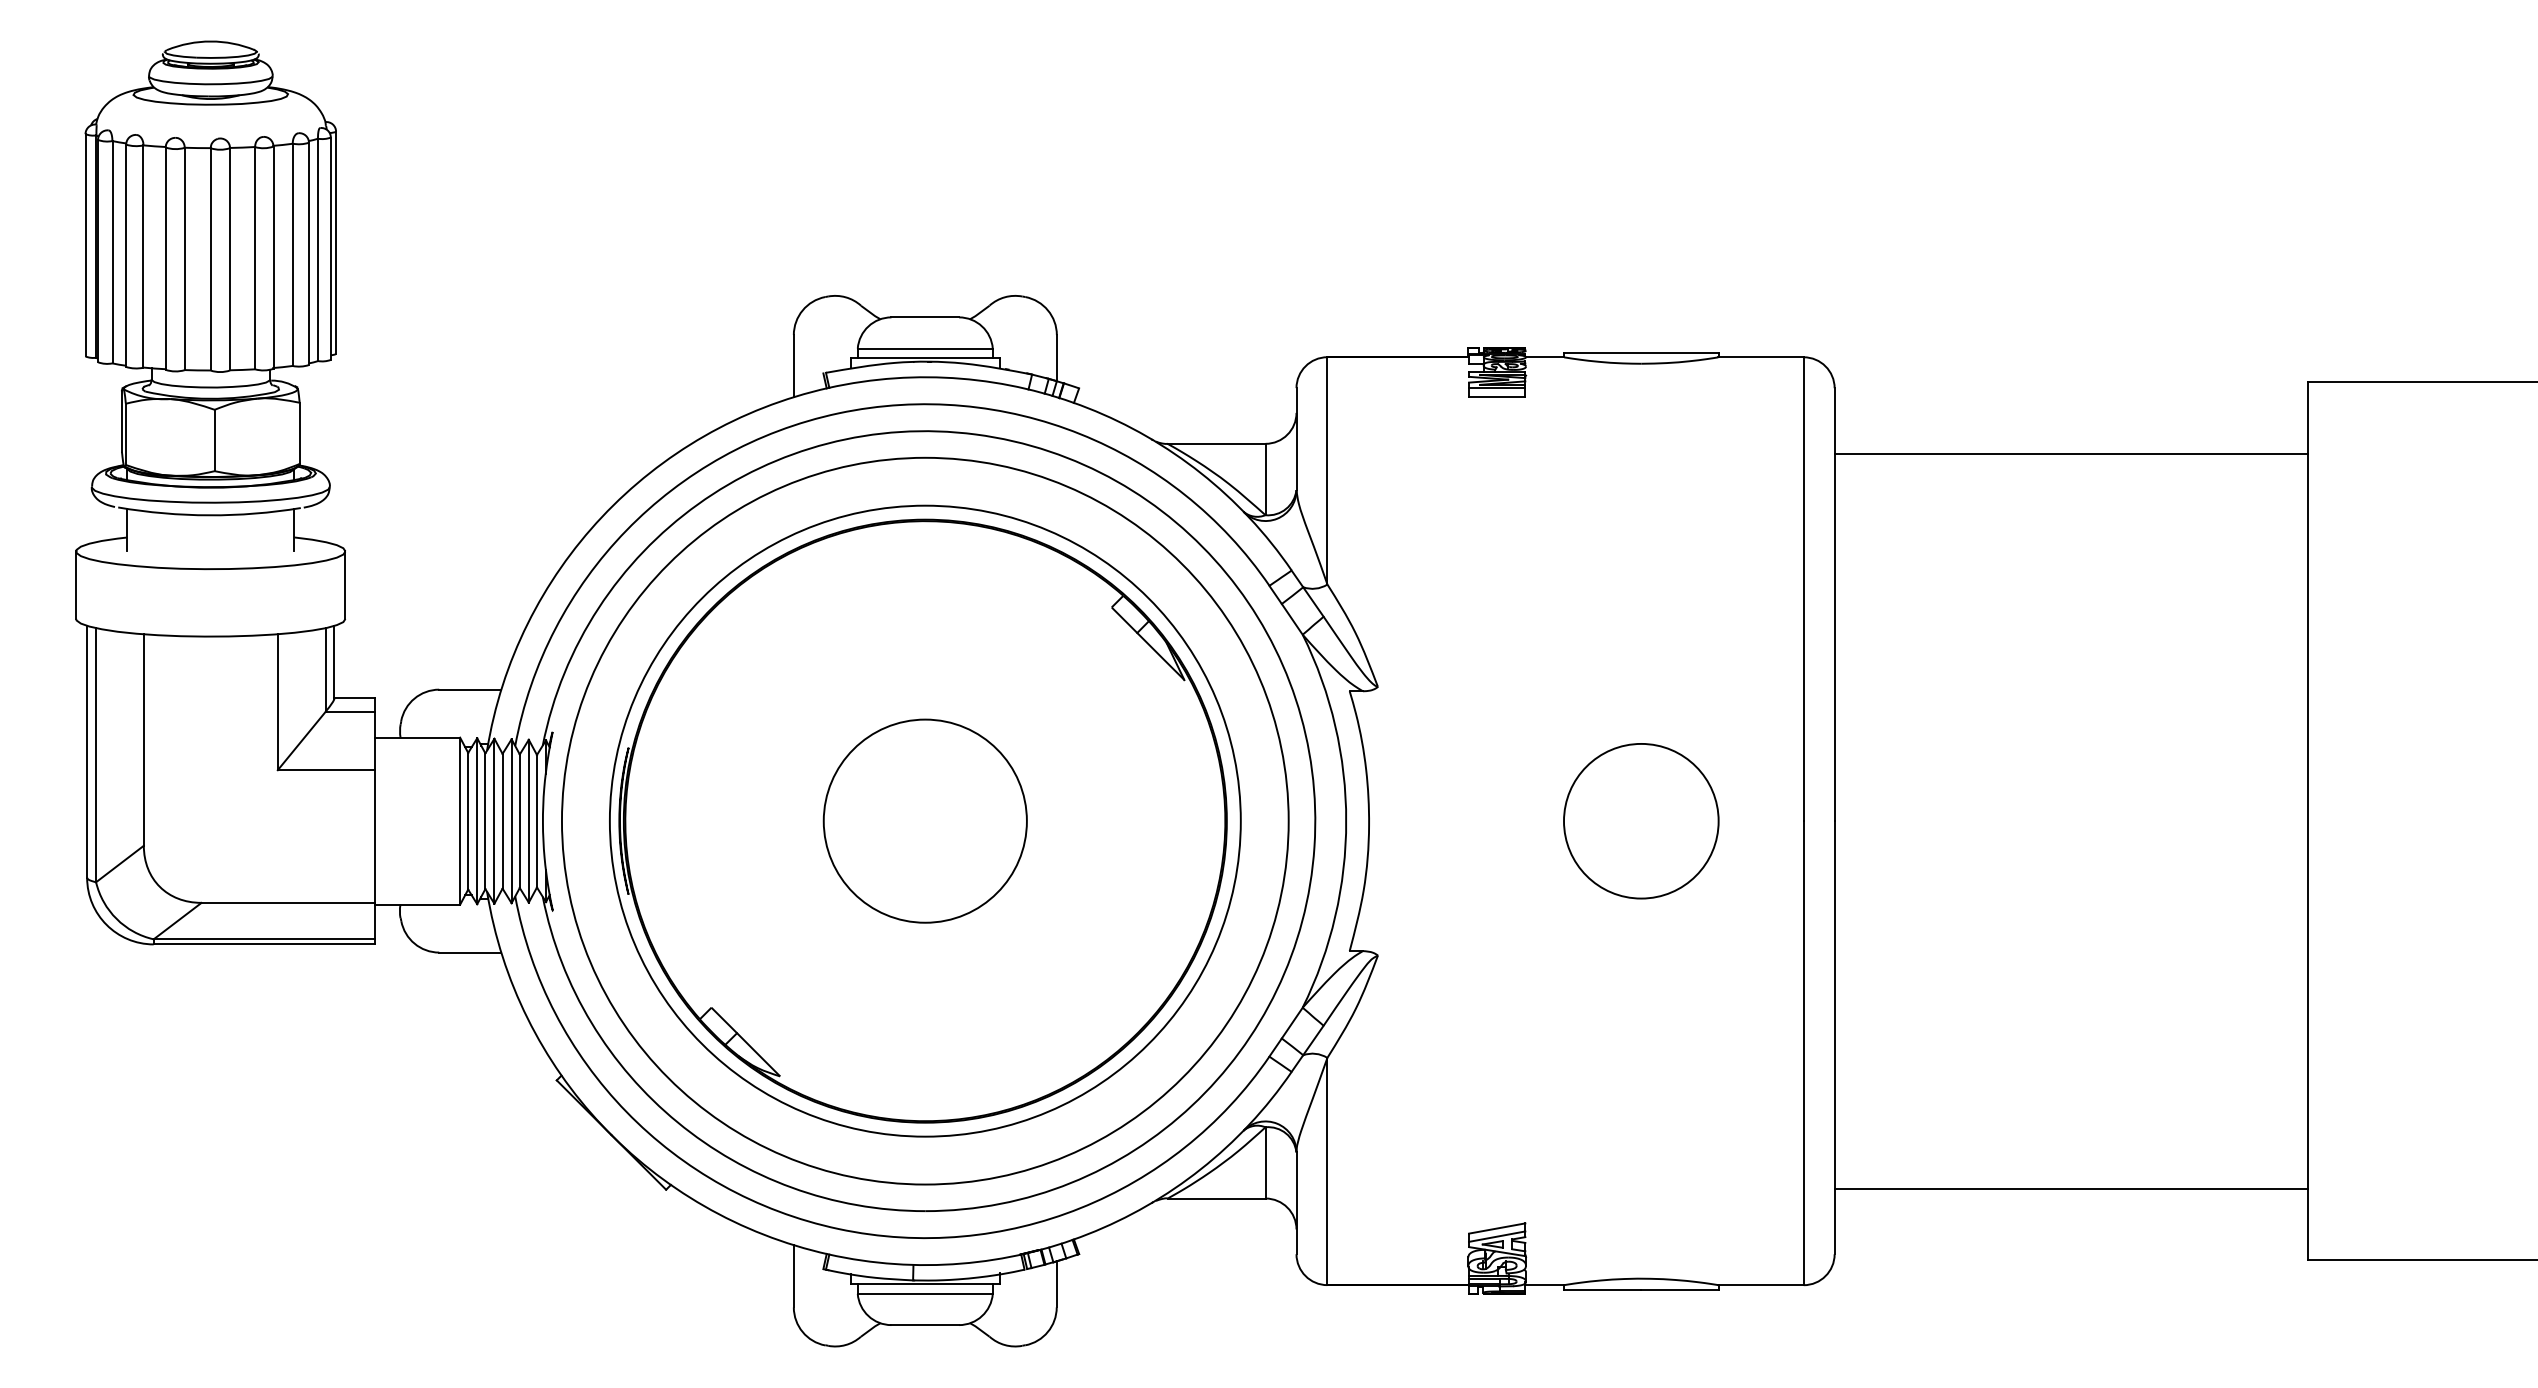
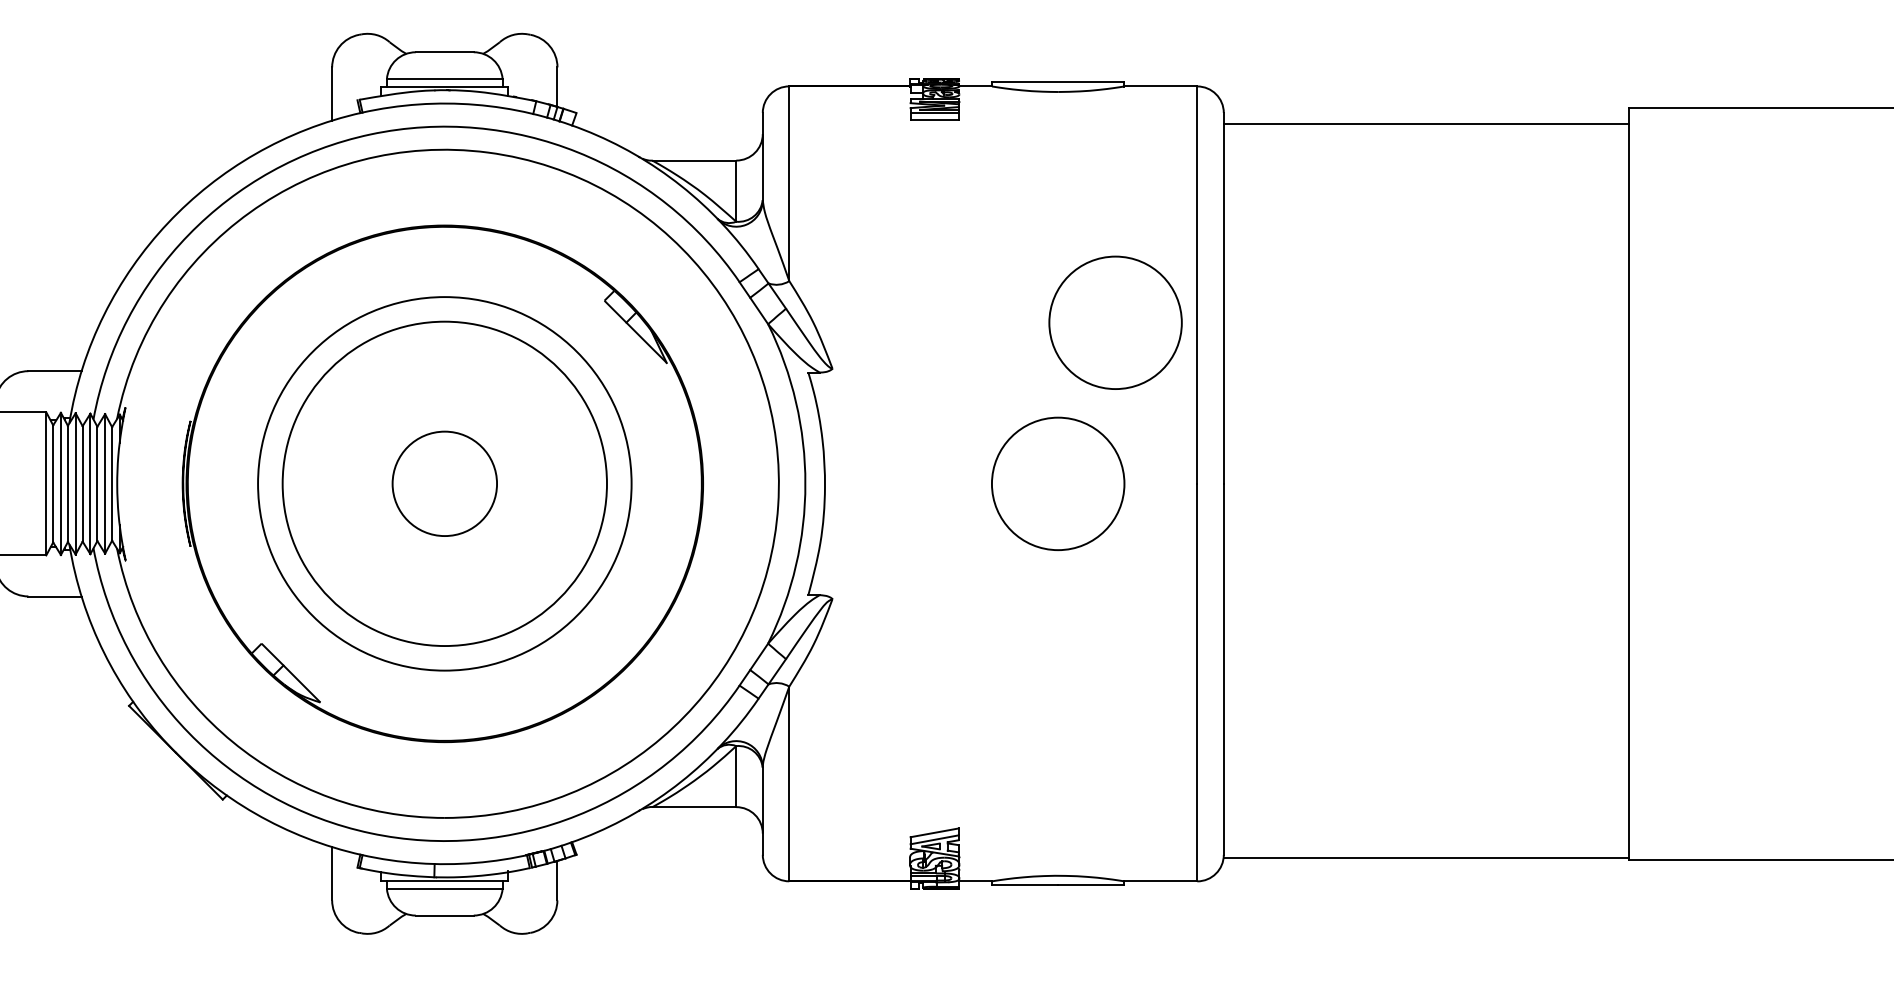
line: (2070, 453) -> (1425, 123), moved
circle: (1708, 633) -> (1115, 323), added
circle: (924, 820) -> (444, 483), size x0.6
circle: (924, 820) -> (444, 483), size x0.6
circle: (924, 820) -> (444, 483), size x0.6
line: (2070, 1188) -> (1425, 857), moved

